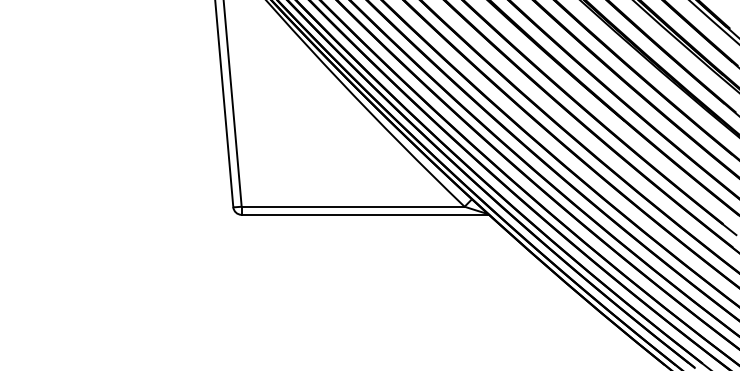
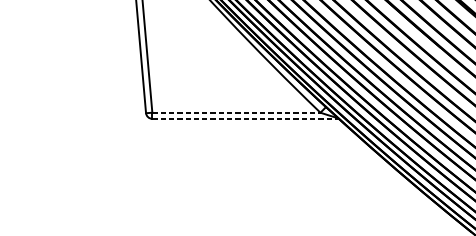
line: (353, 206) -> (236, 112), solid -> dashed
line: (365, 214) -> (245, 118), solid -> dashed

